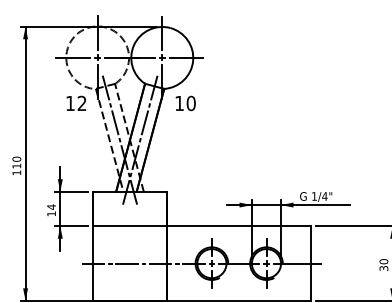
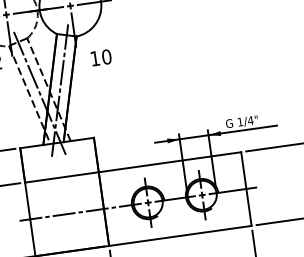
text: (185, 103) -> (101, 57), moved

